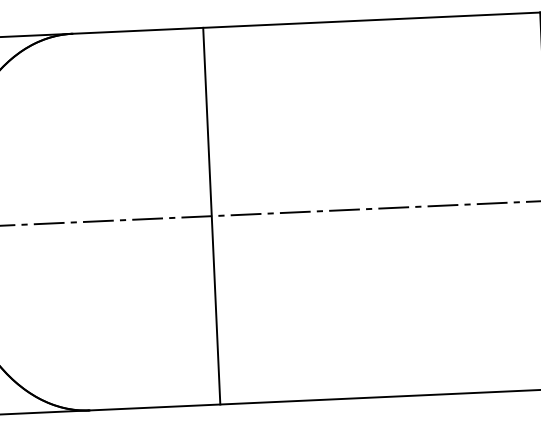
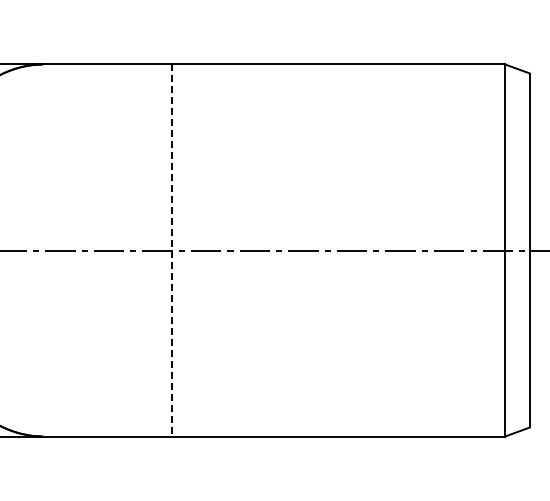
line: (211, 217) -> (172, 251), solid -> dashed

